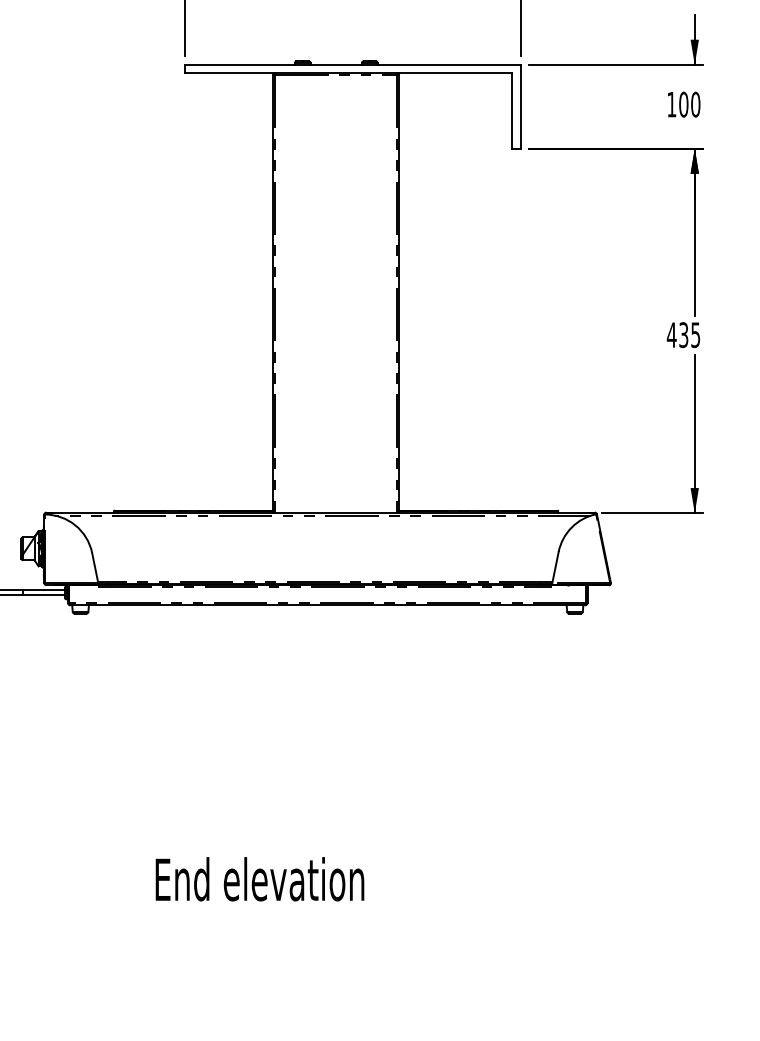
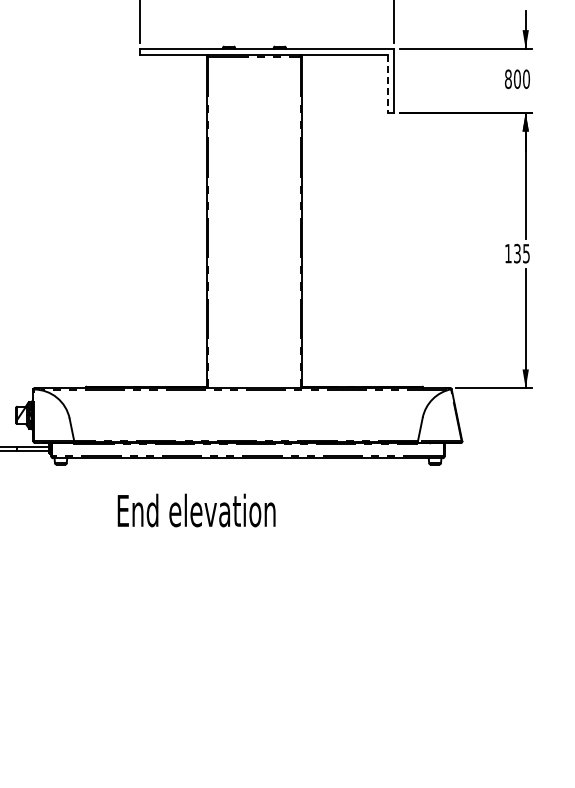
text: (670, 104) -> (507, 79), 100 -> 800
line: (512, 111) -> (387, 84), solid -> dashed
text: (672, 334) -> (508, 253), 435 -> 135
text: (259, 879) -> (196, 510), moved

